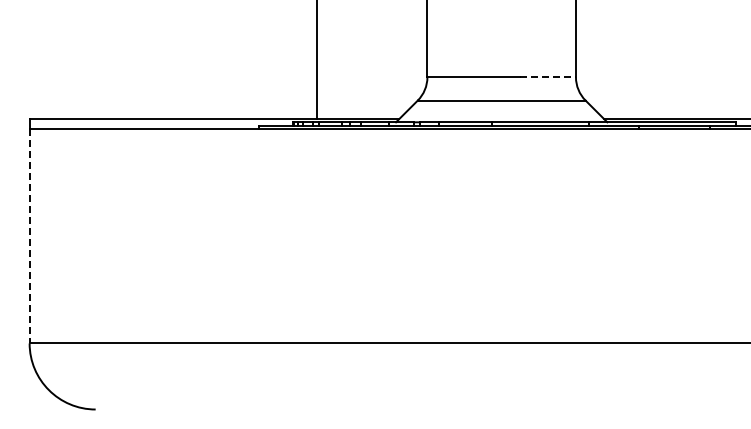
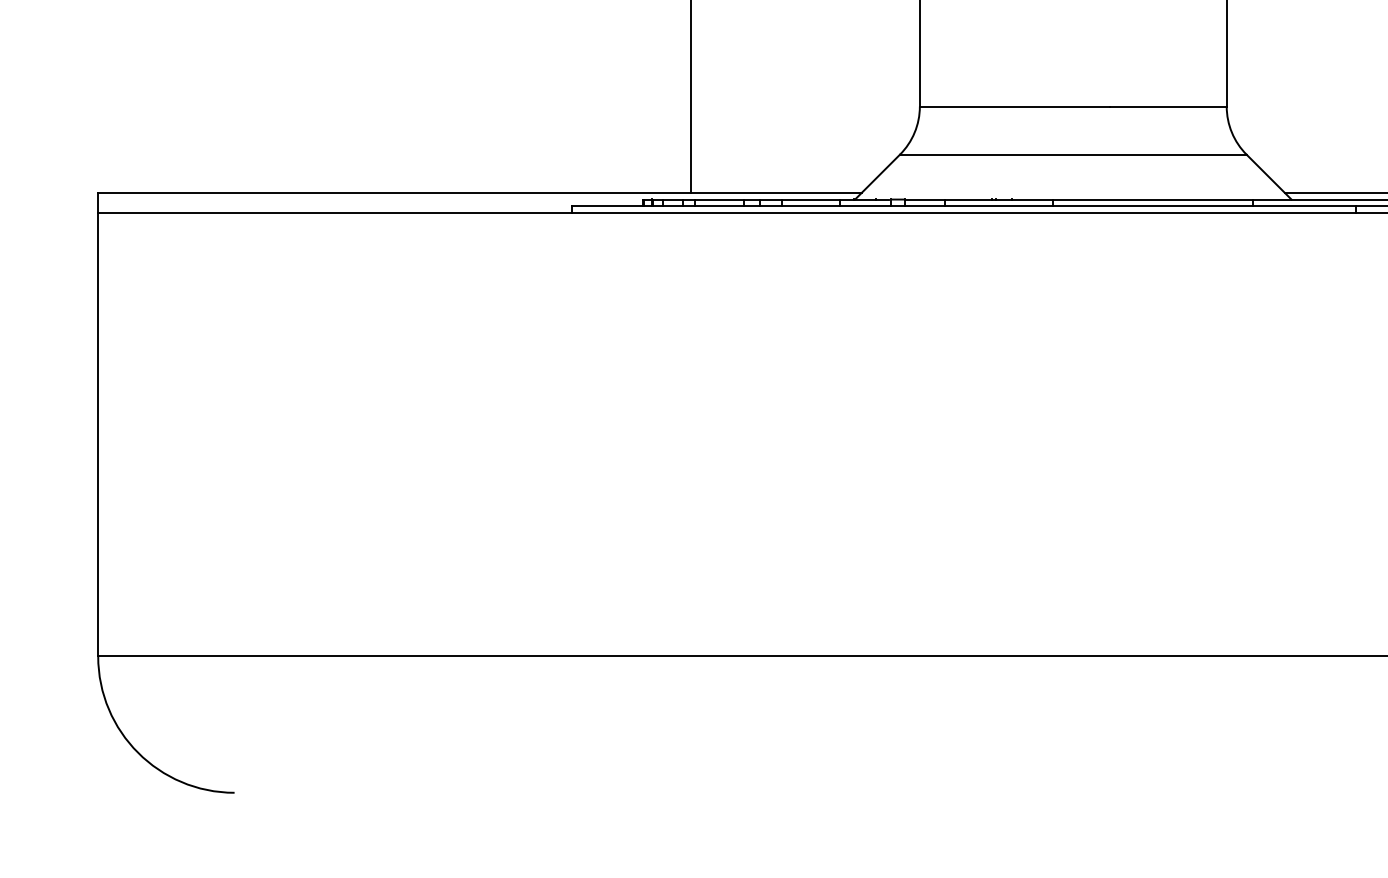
line: (548, 77) -> (1169, 106), dashed -> solid
line: (29, 236) -> (97, 435), dashed -> solid

